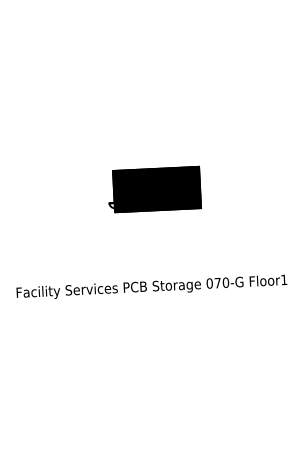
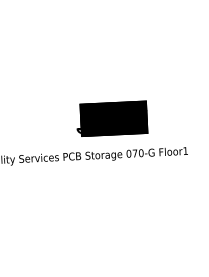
part: (154, 189) -> (112, 118), moved

